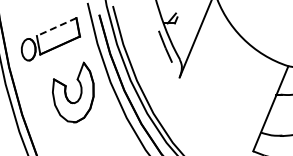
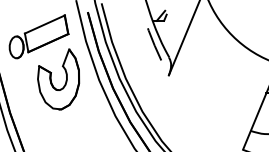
line: (56, 27) -> (44, 24), dashed -> solid
part: (79, 95) -> (64, 82), moved

